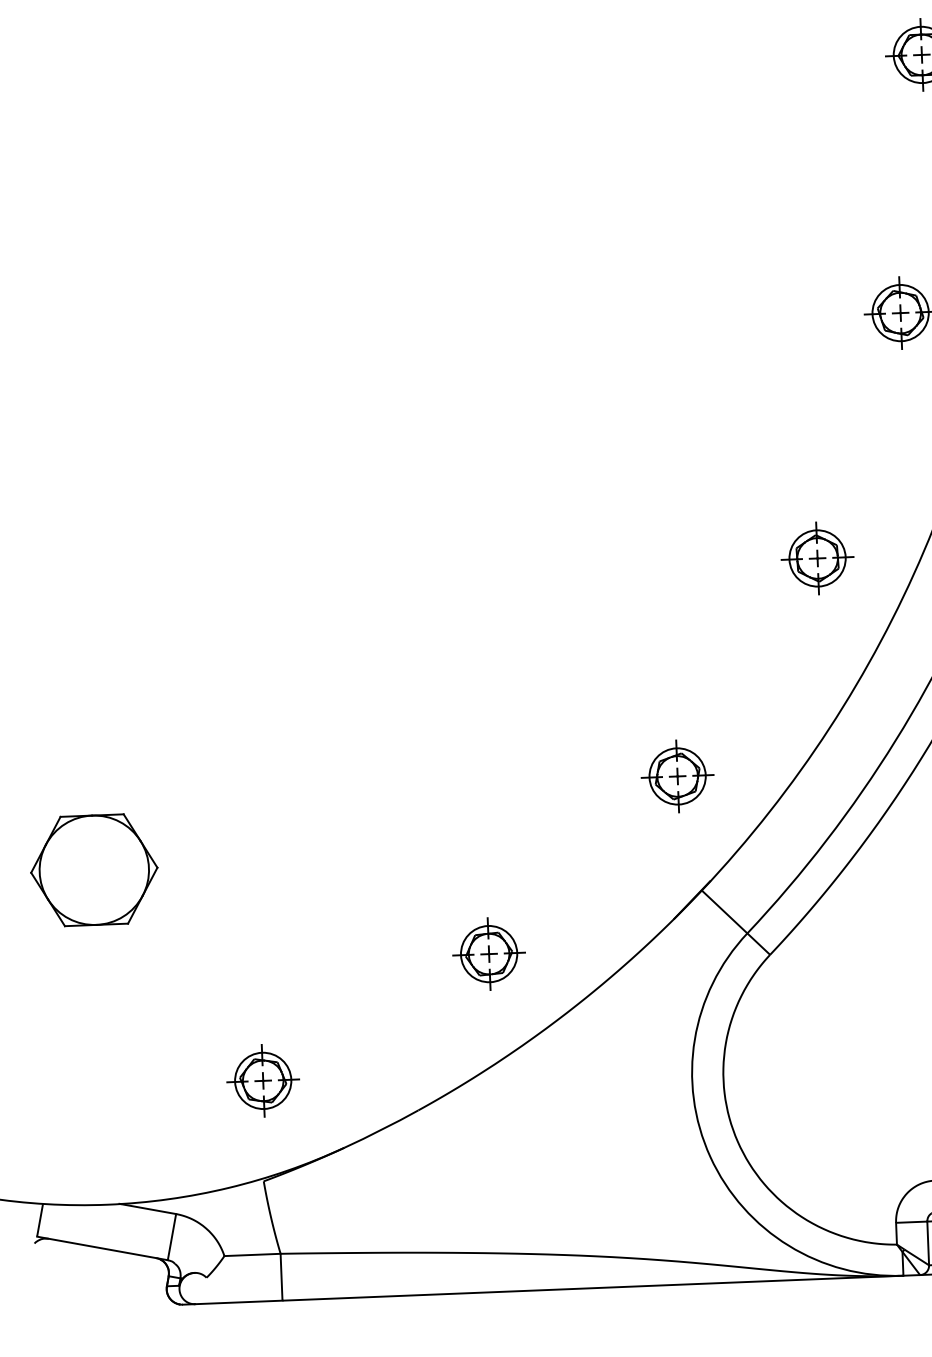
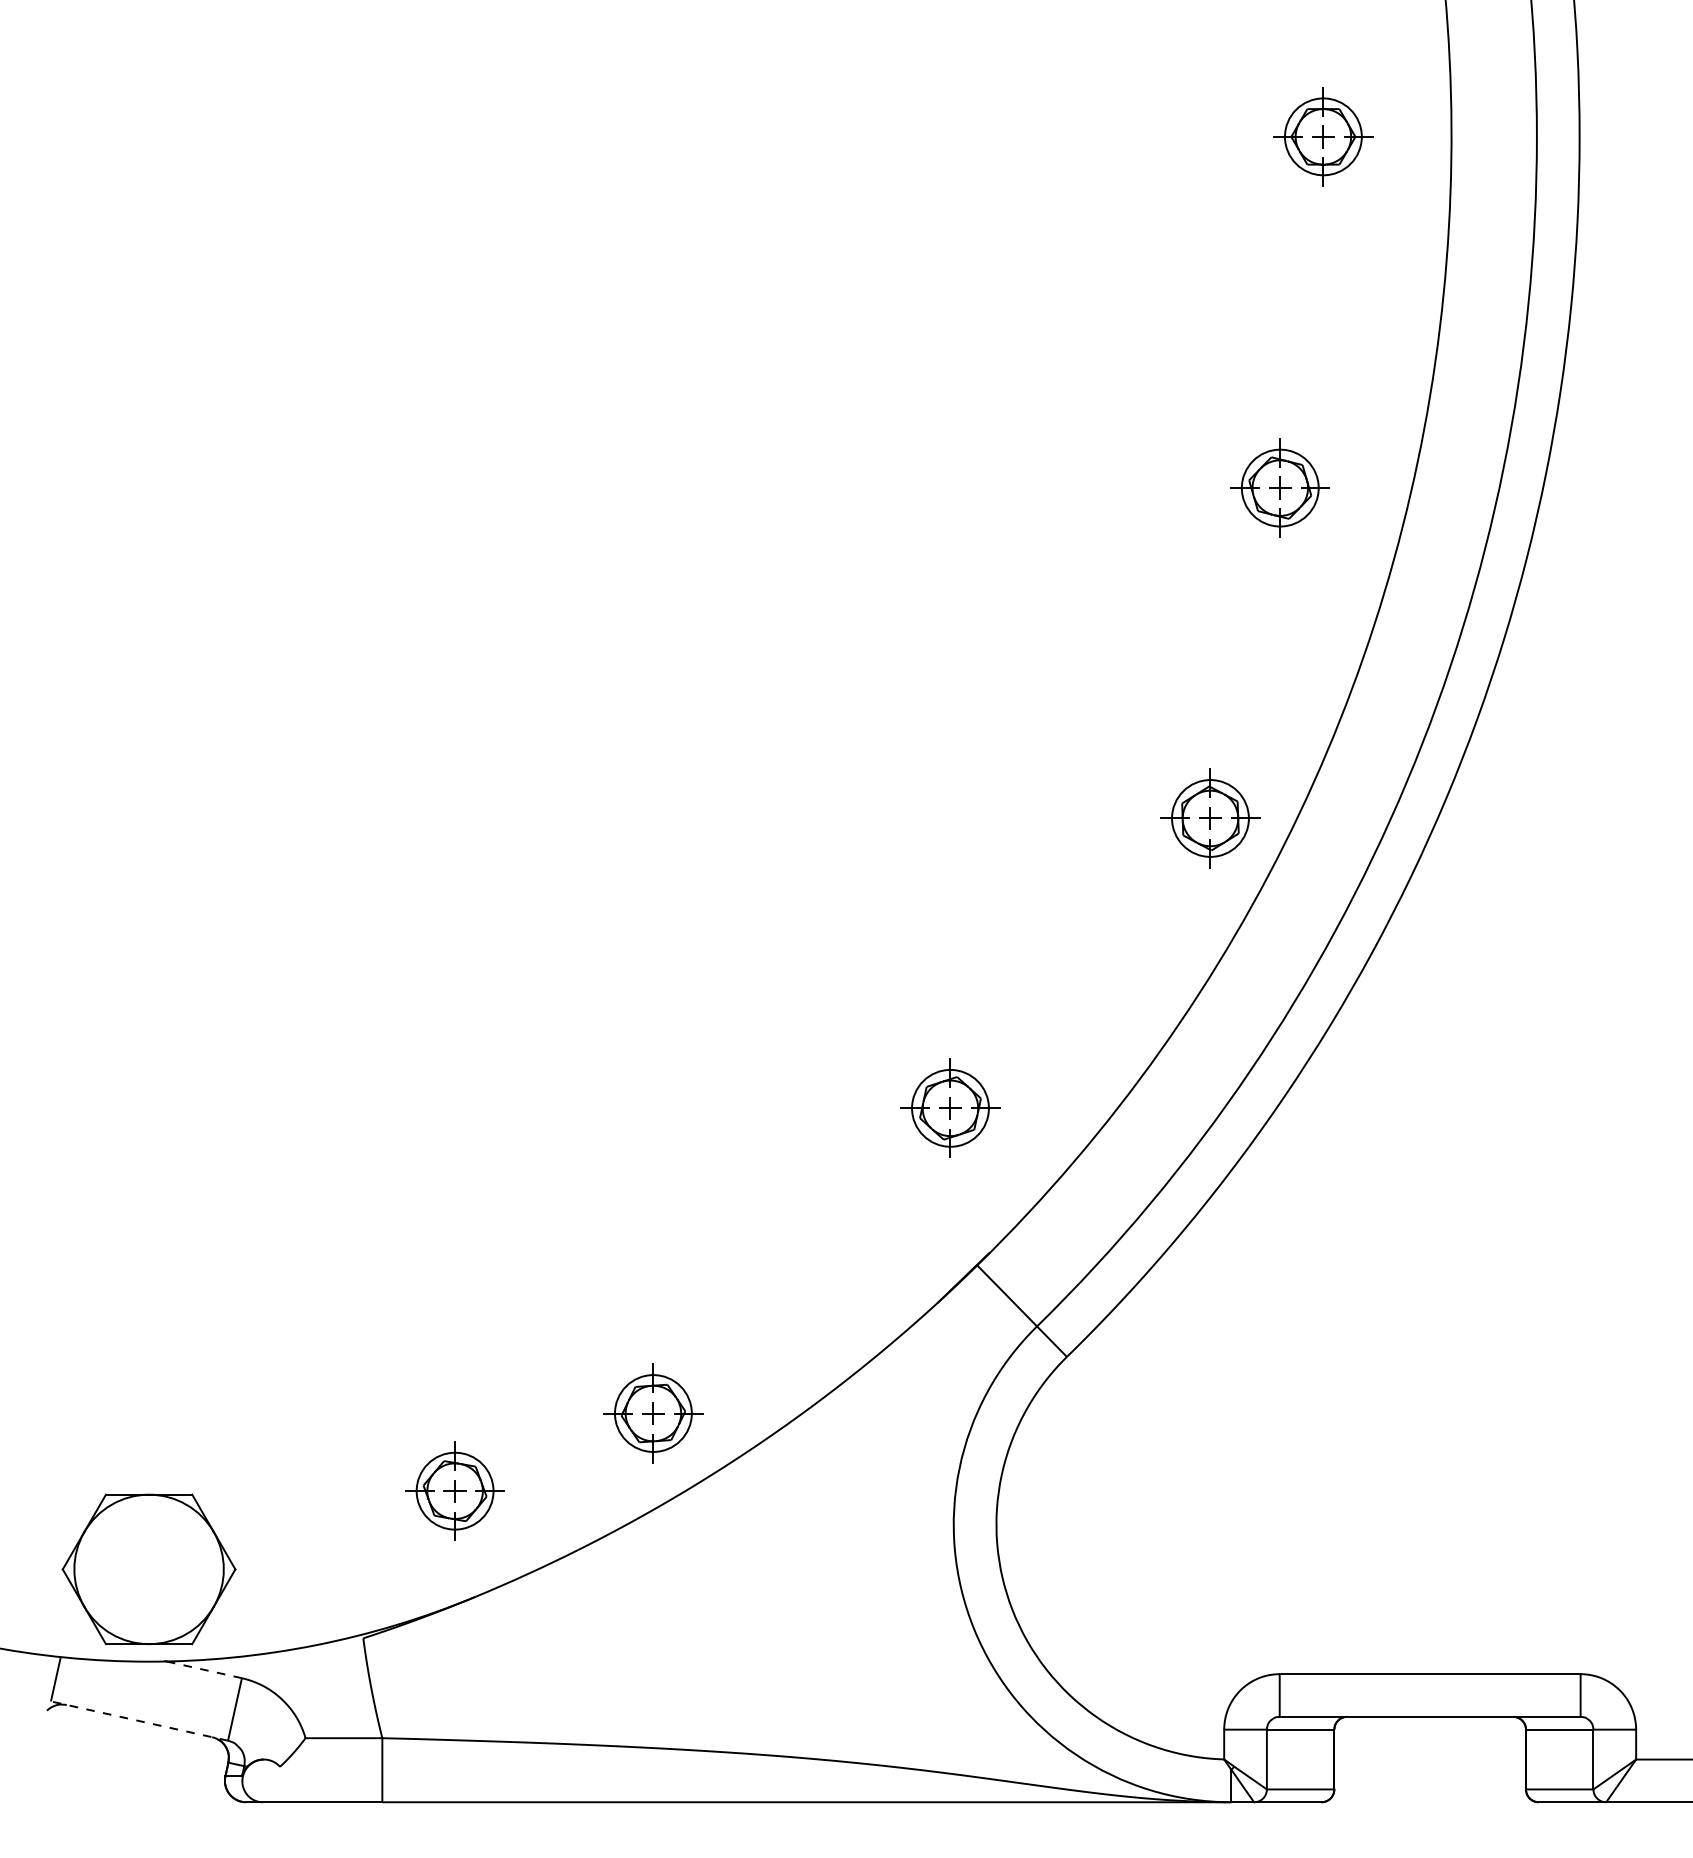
part: (817, 558) -> (1210, 818), moved
part: (93, 870) -> (148, 1569), moved
part: (489, 954) -> (653, 1413), moved
part: (262, 1080) -> (454, 1490), moved
line: (148, 1208) -> (204, 1669), solid -> dashed
line: (102, 1248) -> (139, 1721), solid -> dashed

